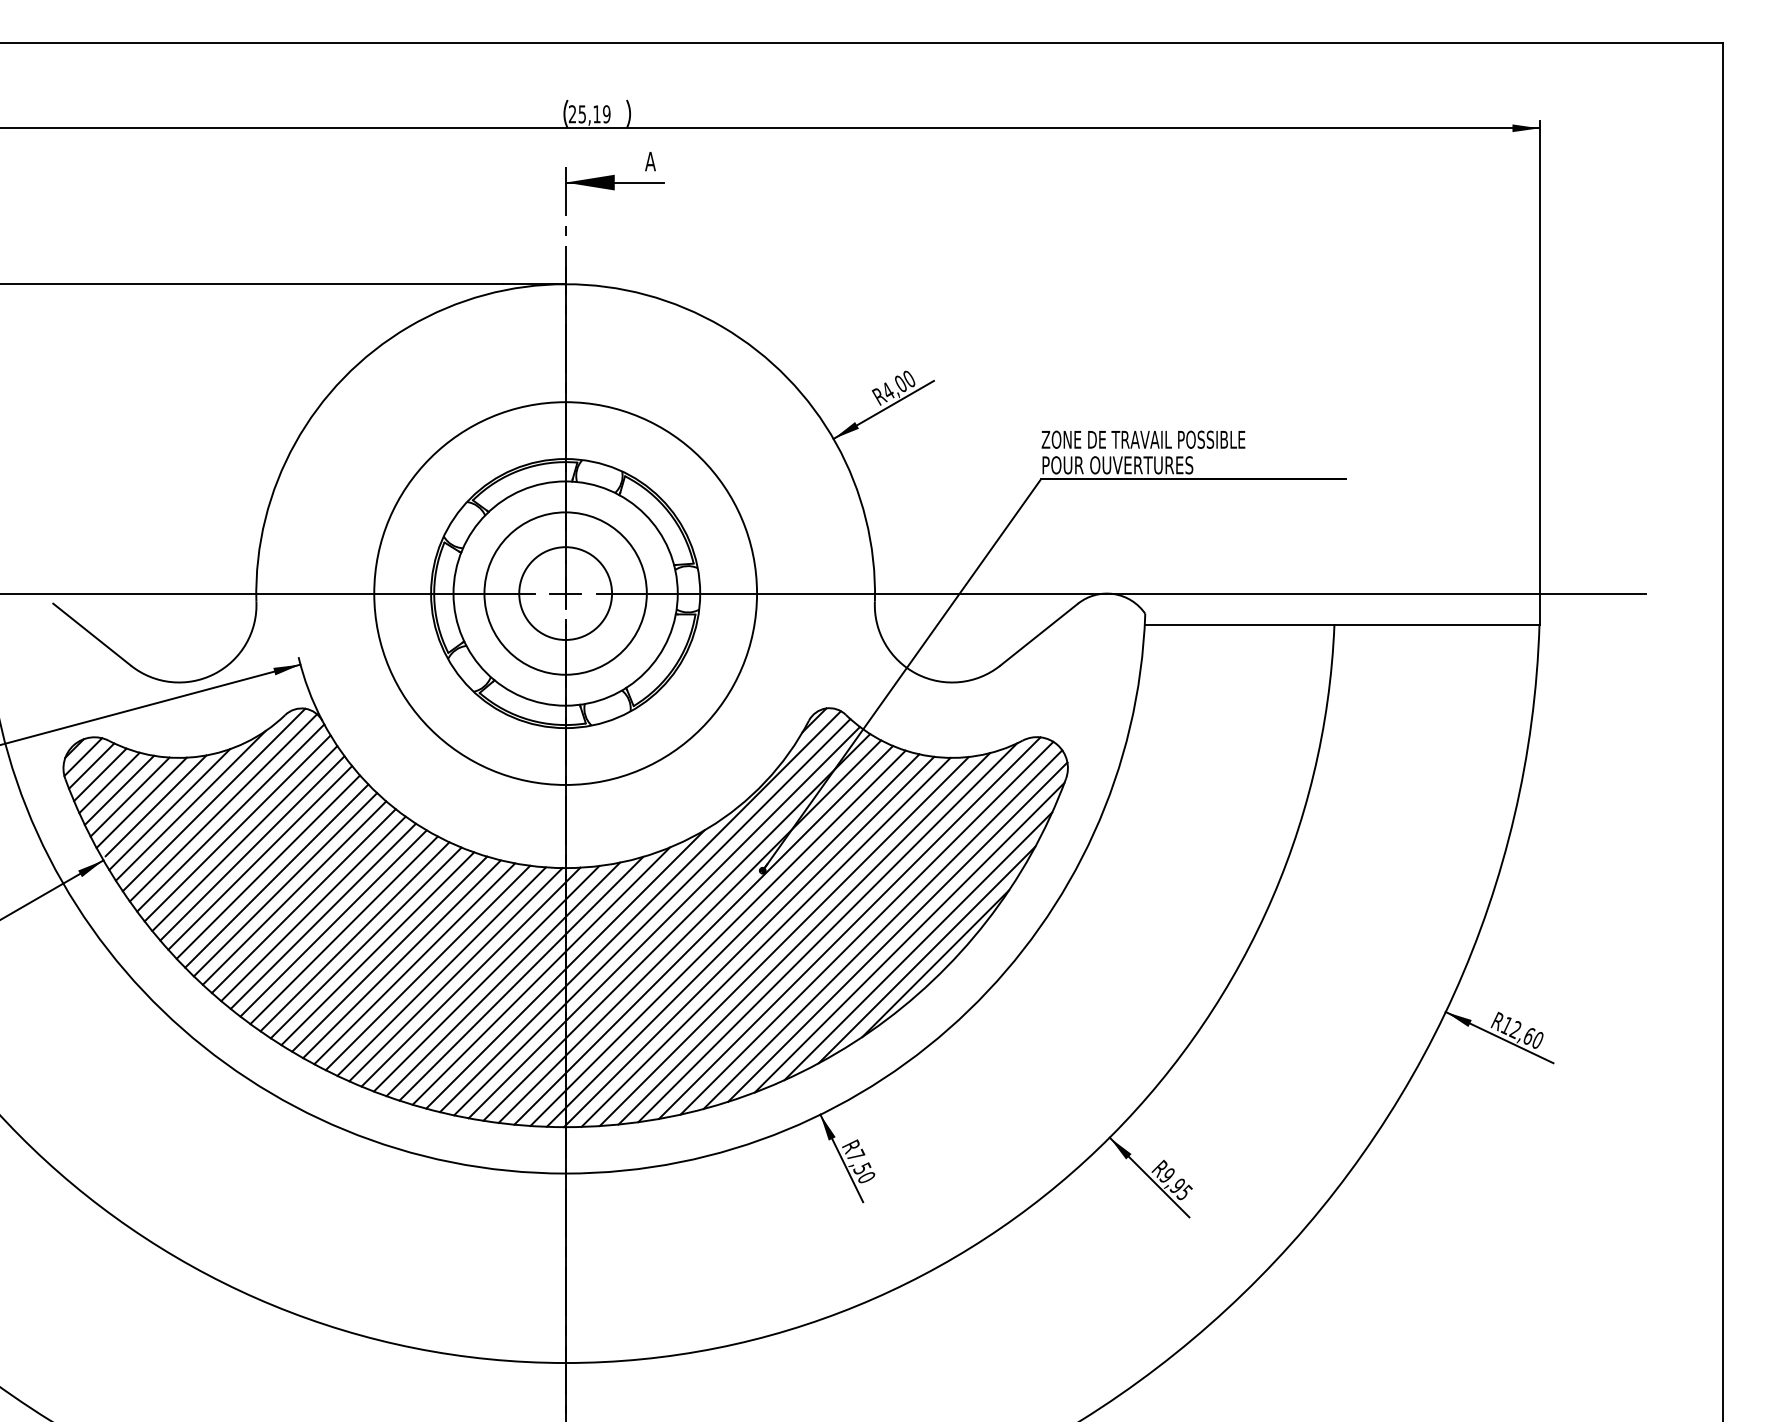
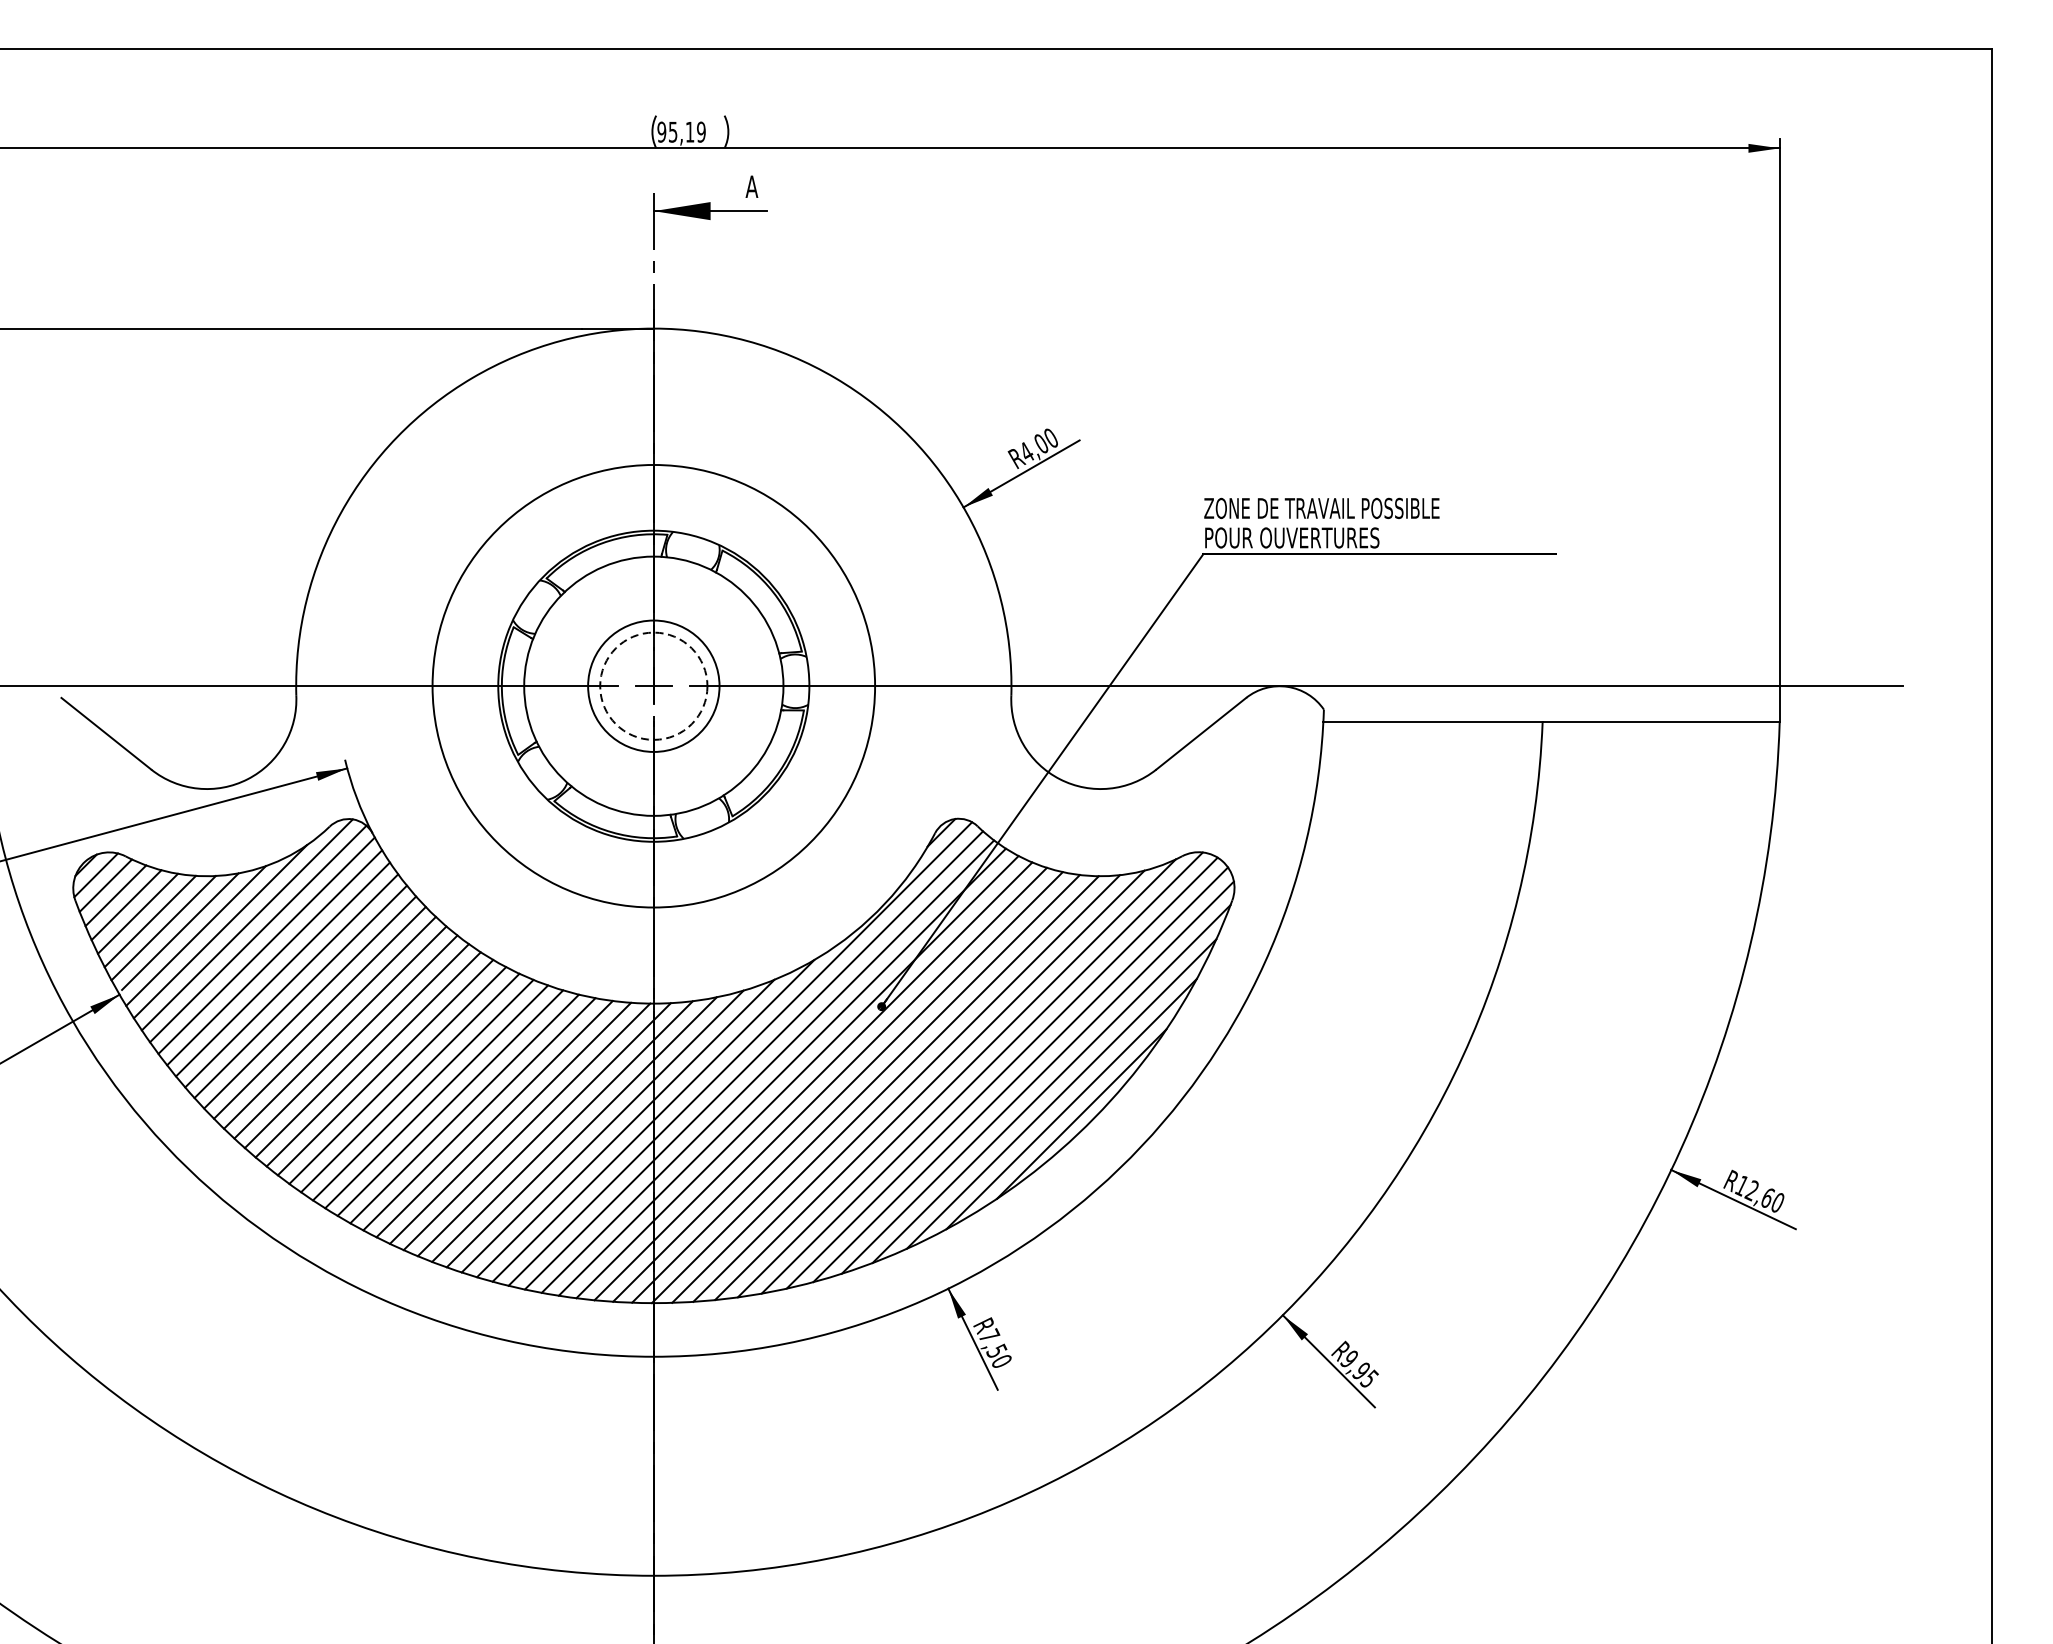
text: (572, 114) -> (661, 132), 25,19 -> 95,19
circle: (565, 593) -> (653, 686), size x0.7
circle: (565, 593) -> (653, 686), solid -> dashed

